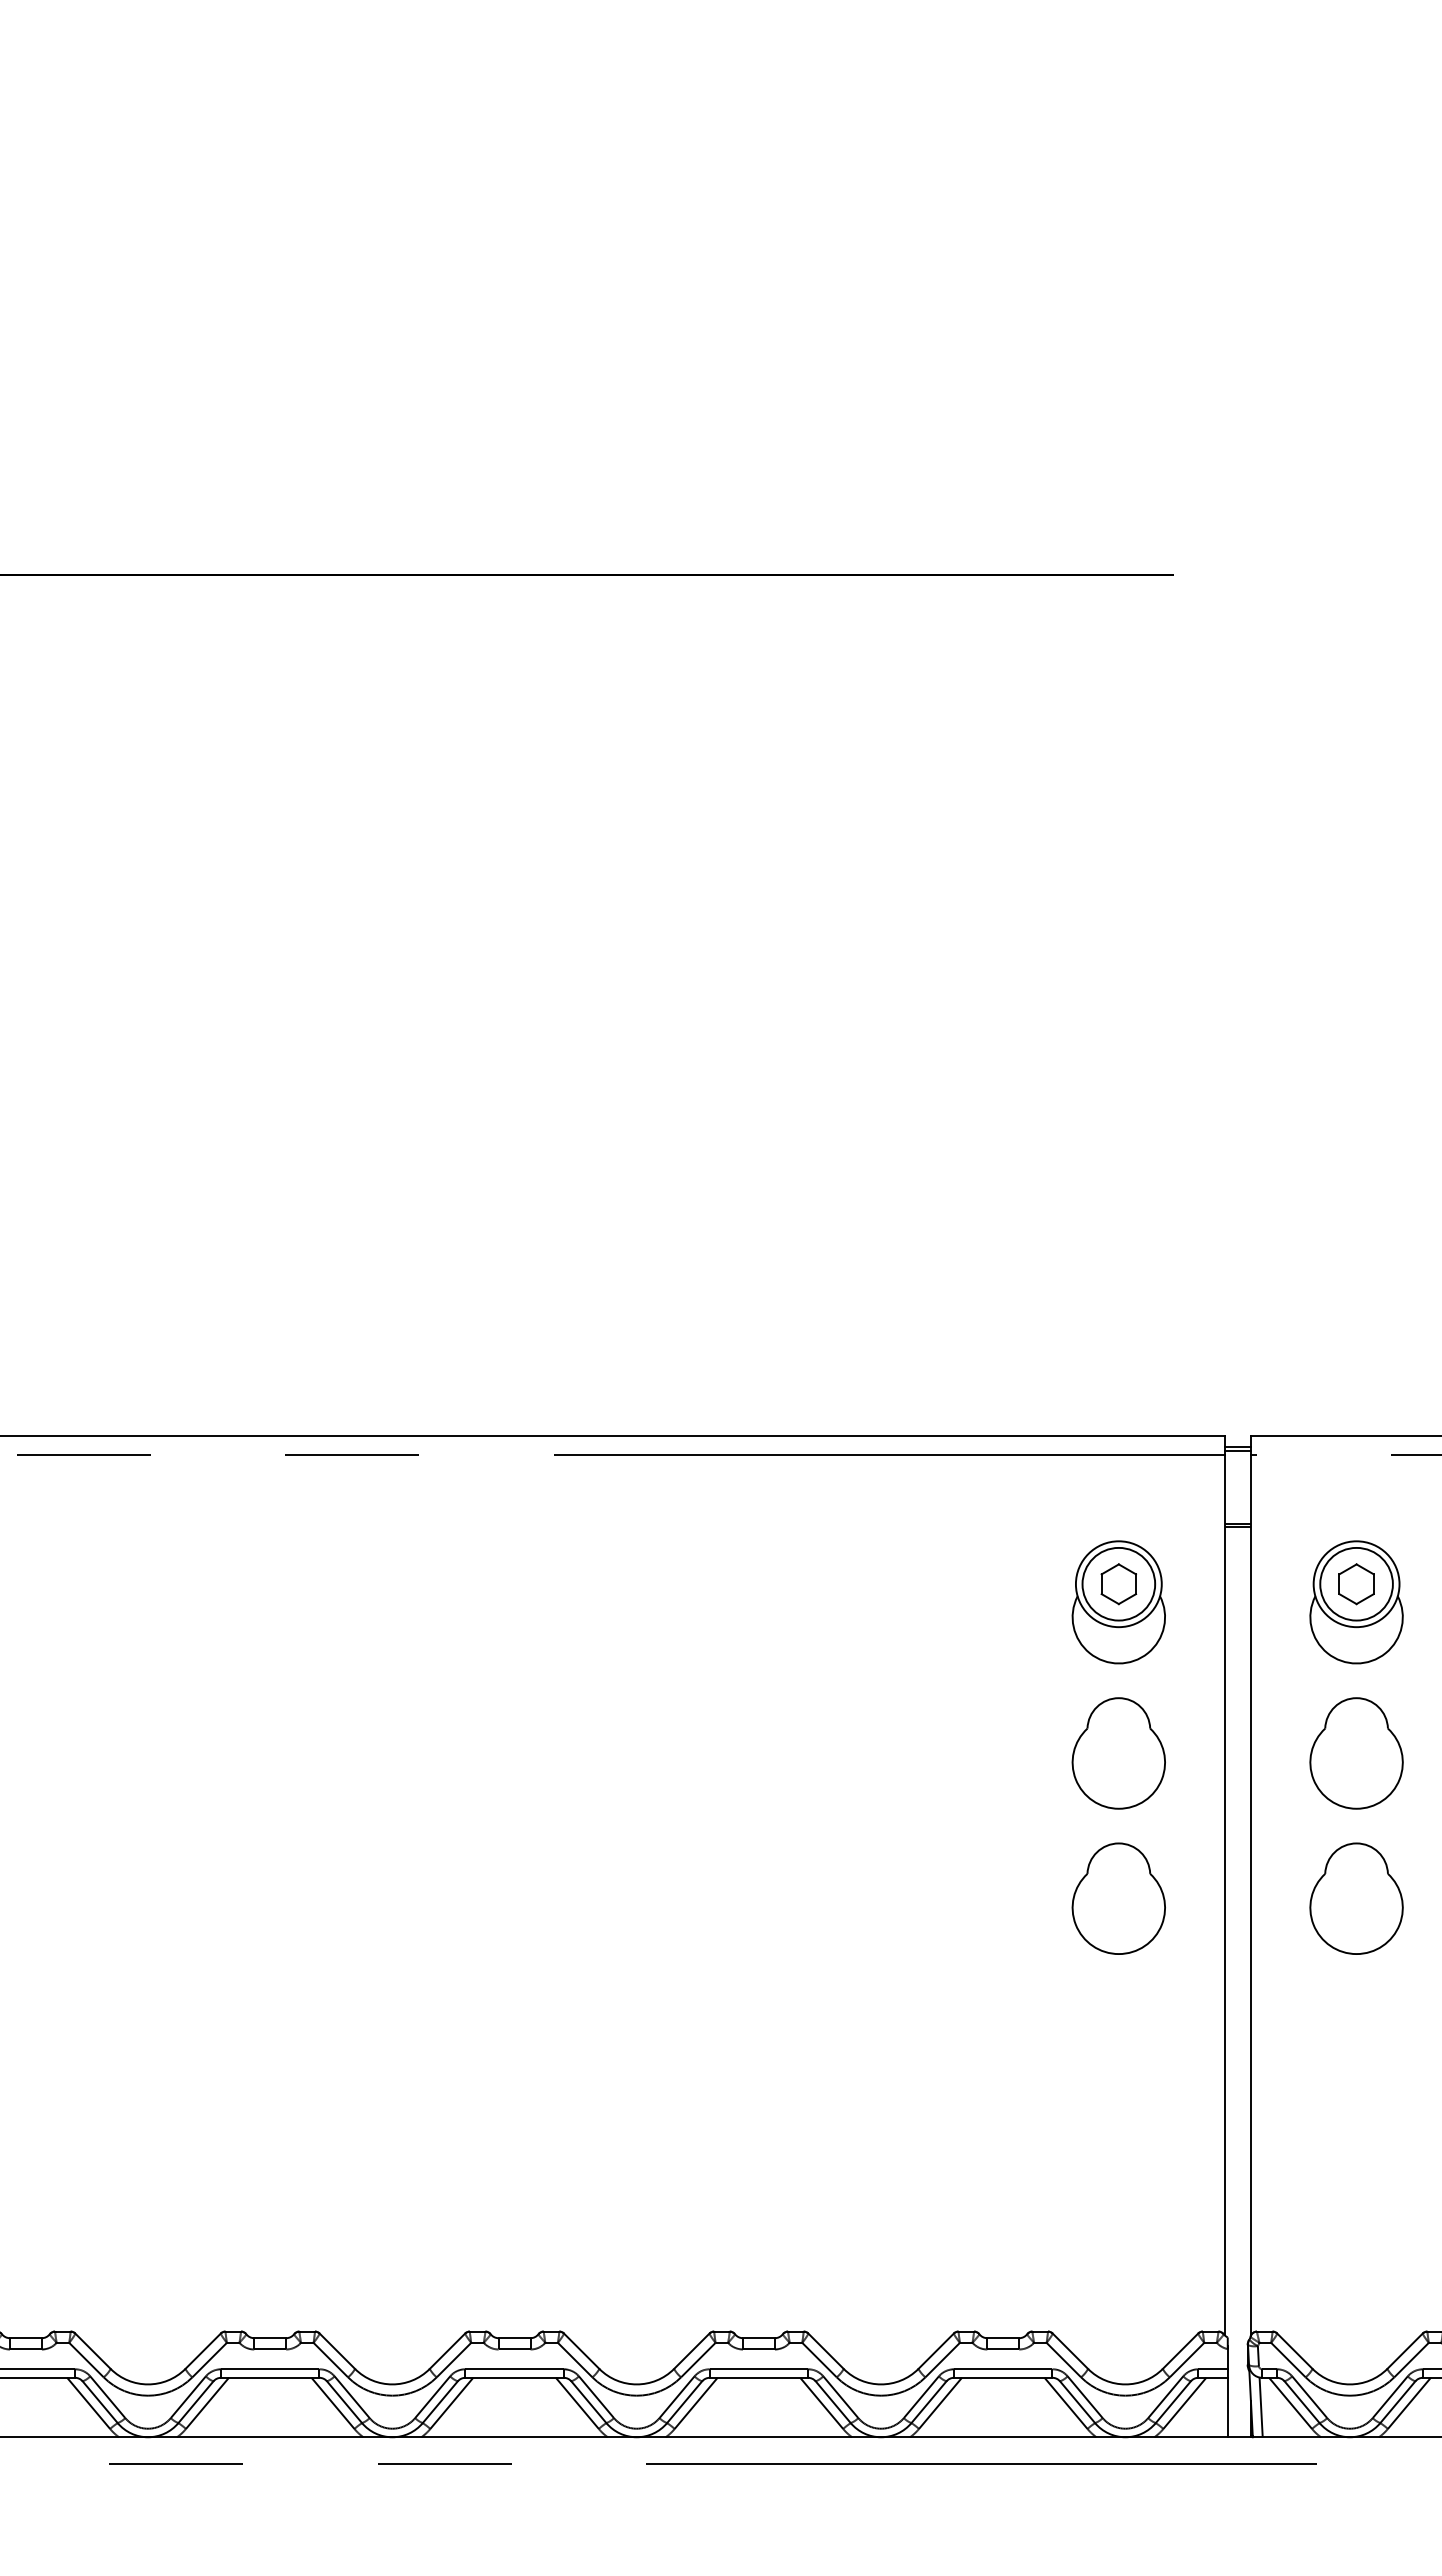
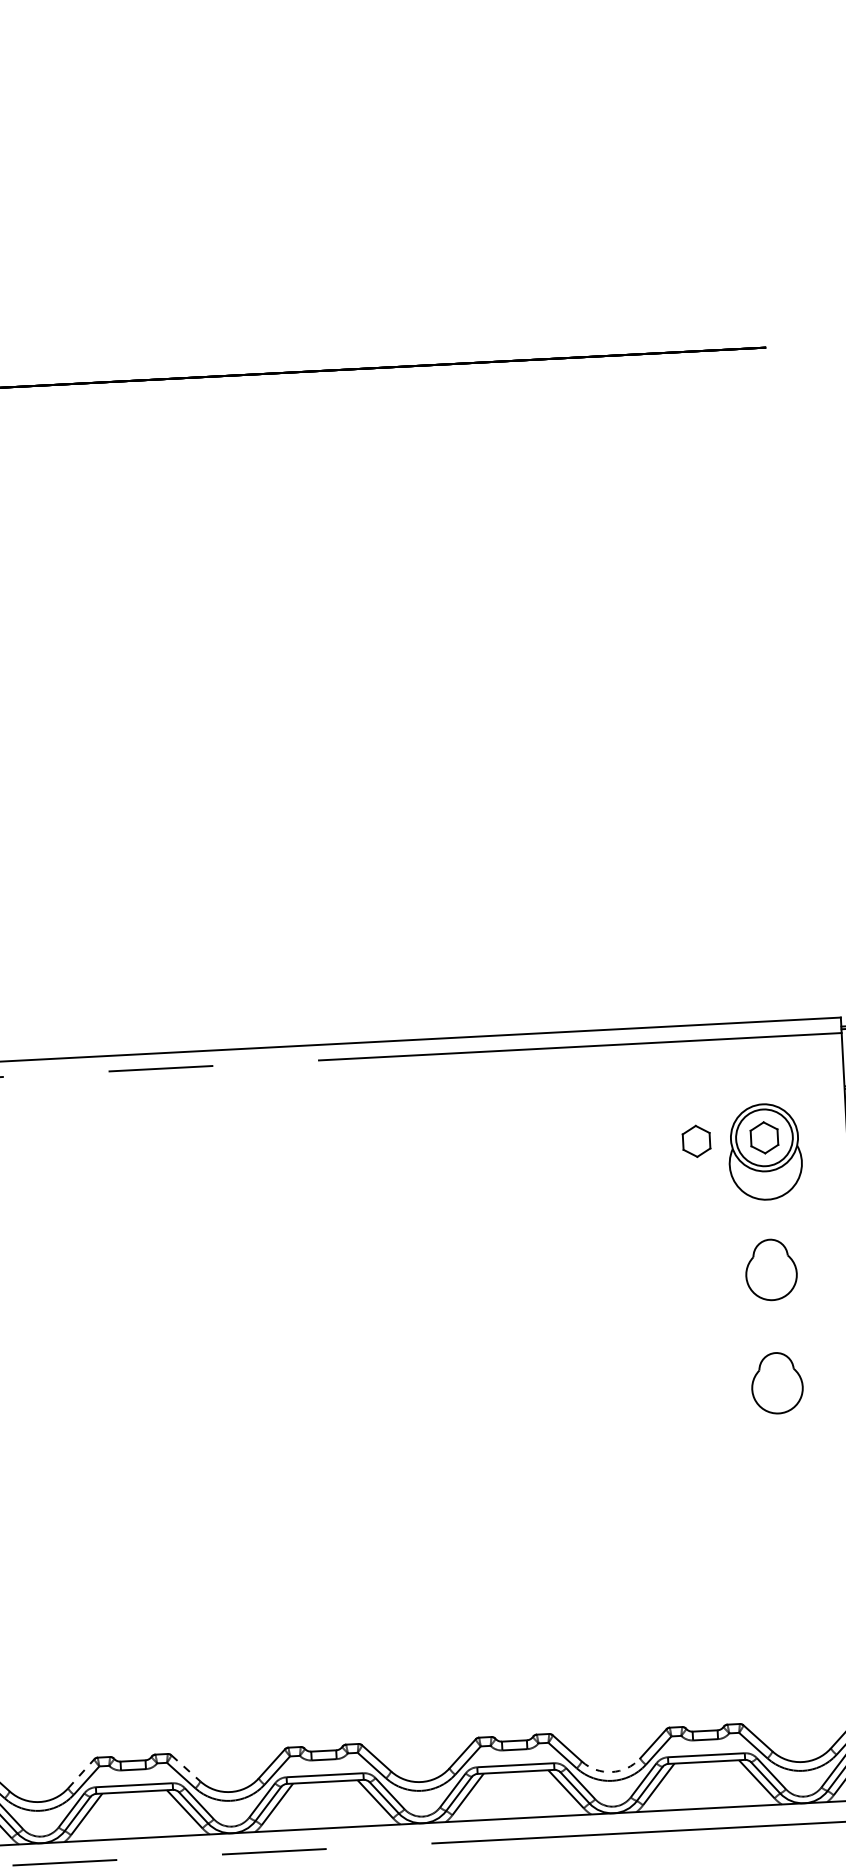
part: (1031, 1584) -> (696, 1141), added
part: (1118, 1753) -> (771, 1269), size x0.7
part: (1118, 1898) -> (777, 1383), size x0.7
line: (203, 2350) -> (81, 1773), solid -> dashed
line: (337, 2351) -> (186, 1768), solid -> dashed
arc: (881, 2384) -> (611, 1772), solid -> dashed

